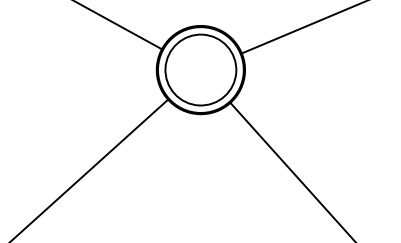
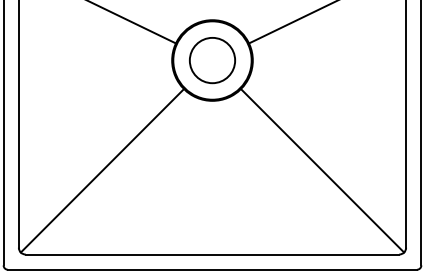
circle: (200, 70) -> (212, 60), size x0.7

